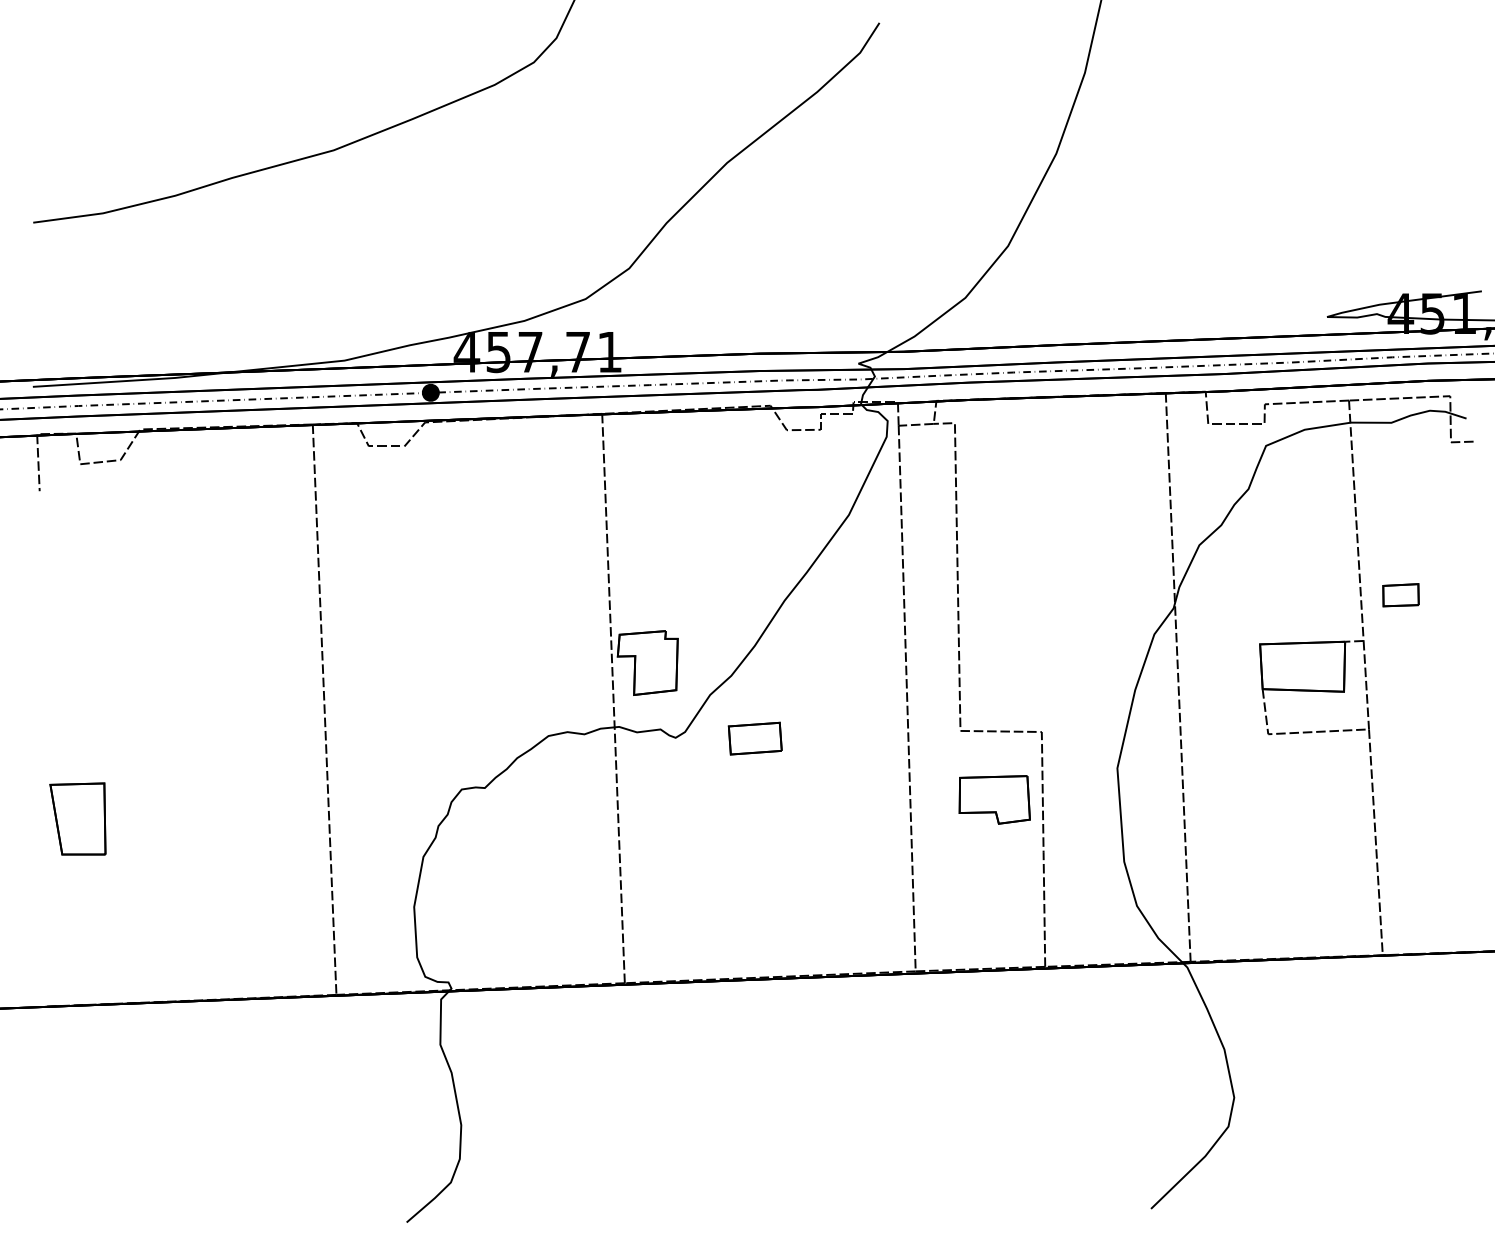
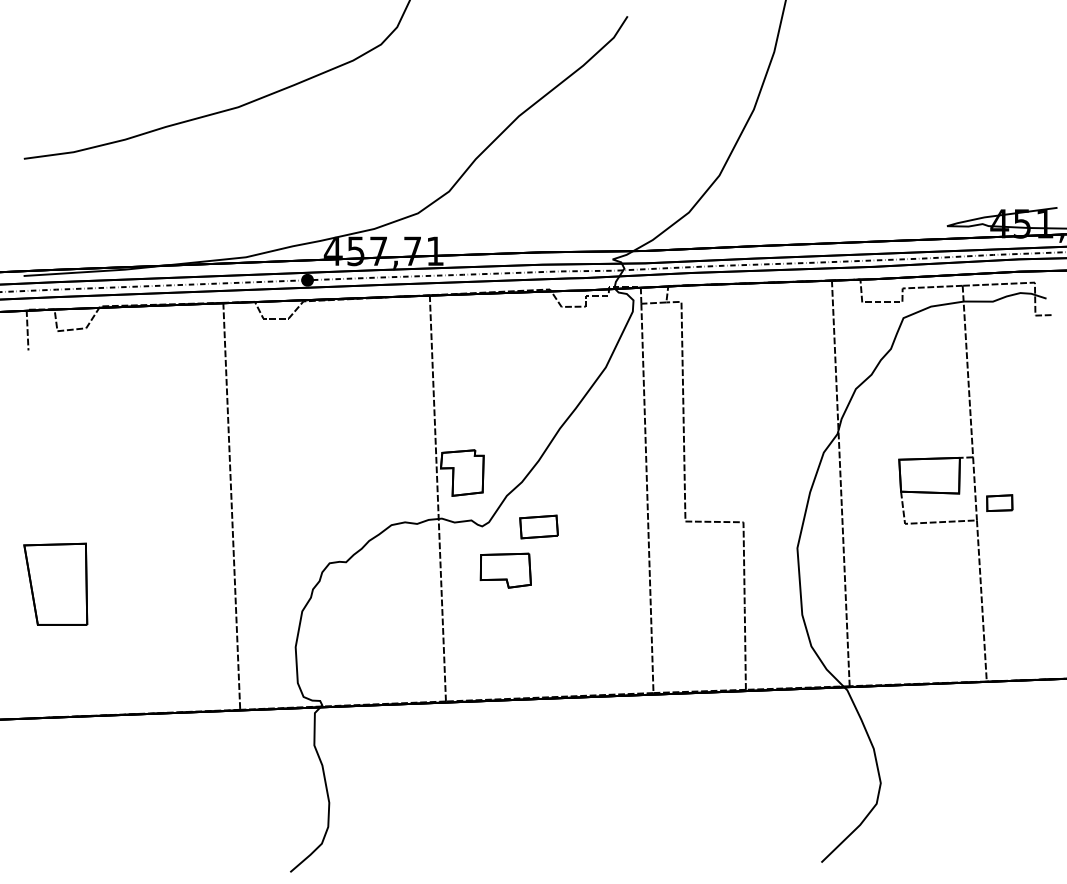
part: (1400, 595) -> (999, 503), moved
part: (994, 799) -> (505, 570), moved
part: (77, 818) -> (55, 583), size x1.6

